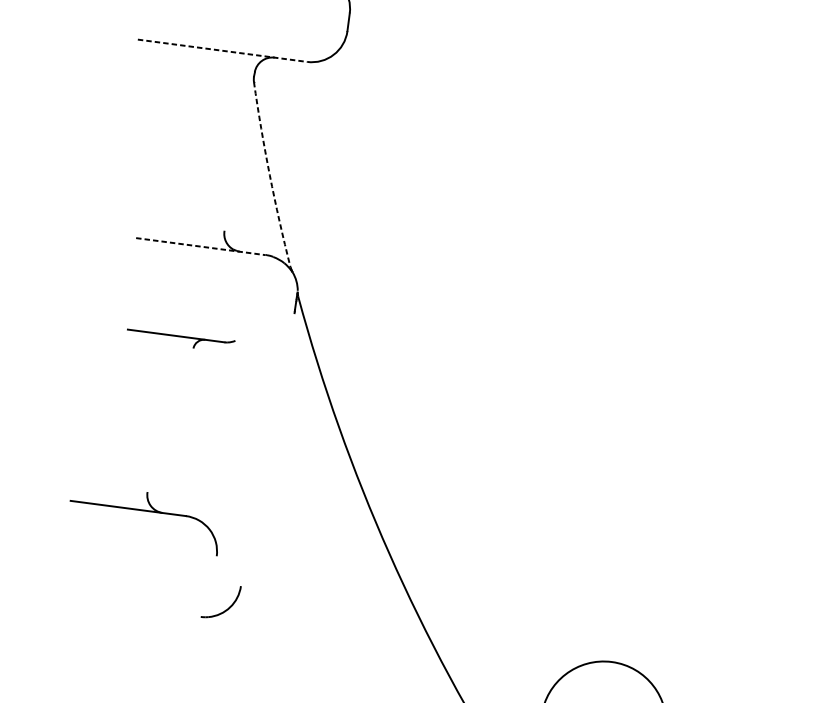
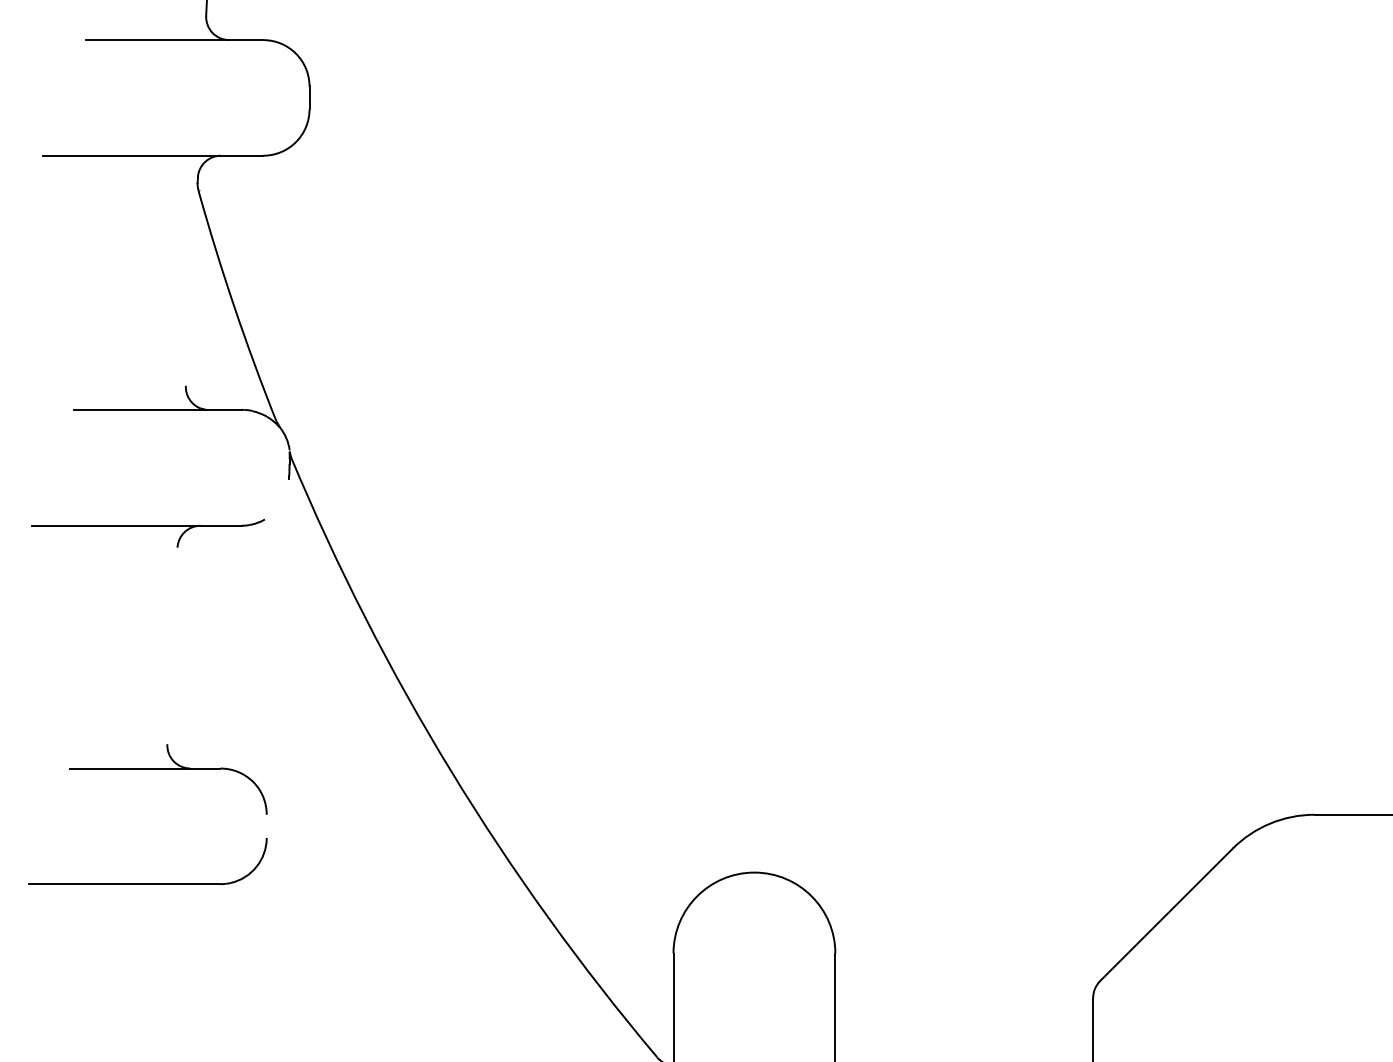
line: (222, 50) -> (153, 155), dashed -> solid
arc: (269, 175) -> (234, 307), dashed -> solid
line: (201, 246) -> (158, 410), dashed -> solid
part: (181, 339) -> (148, 532), size x1.67
part: (145, 511) -> (168, 769), moved
line: (127, 607) -> (124, 884), added

